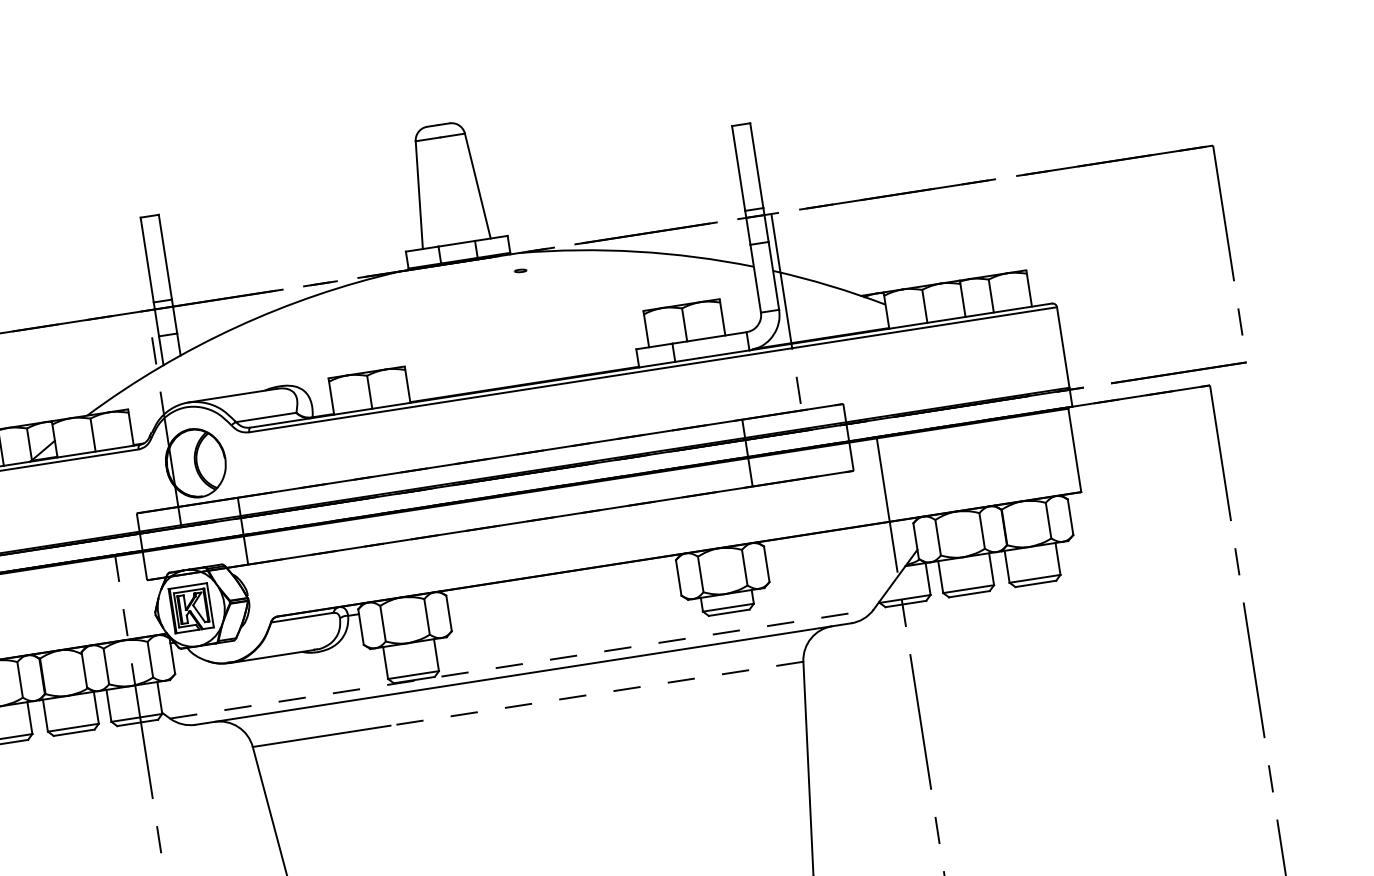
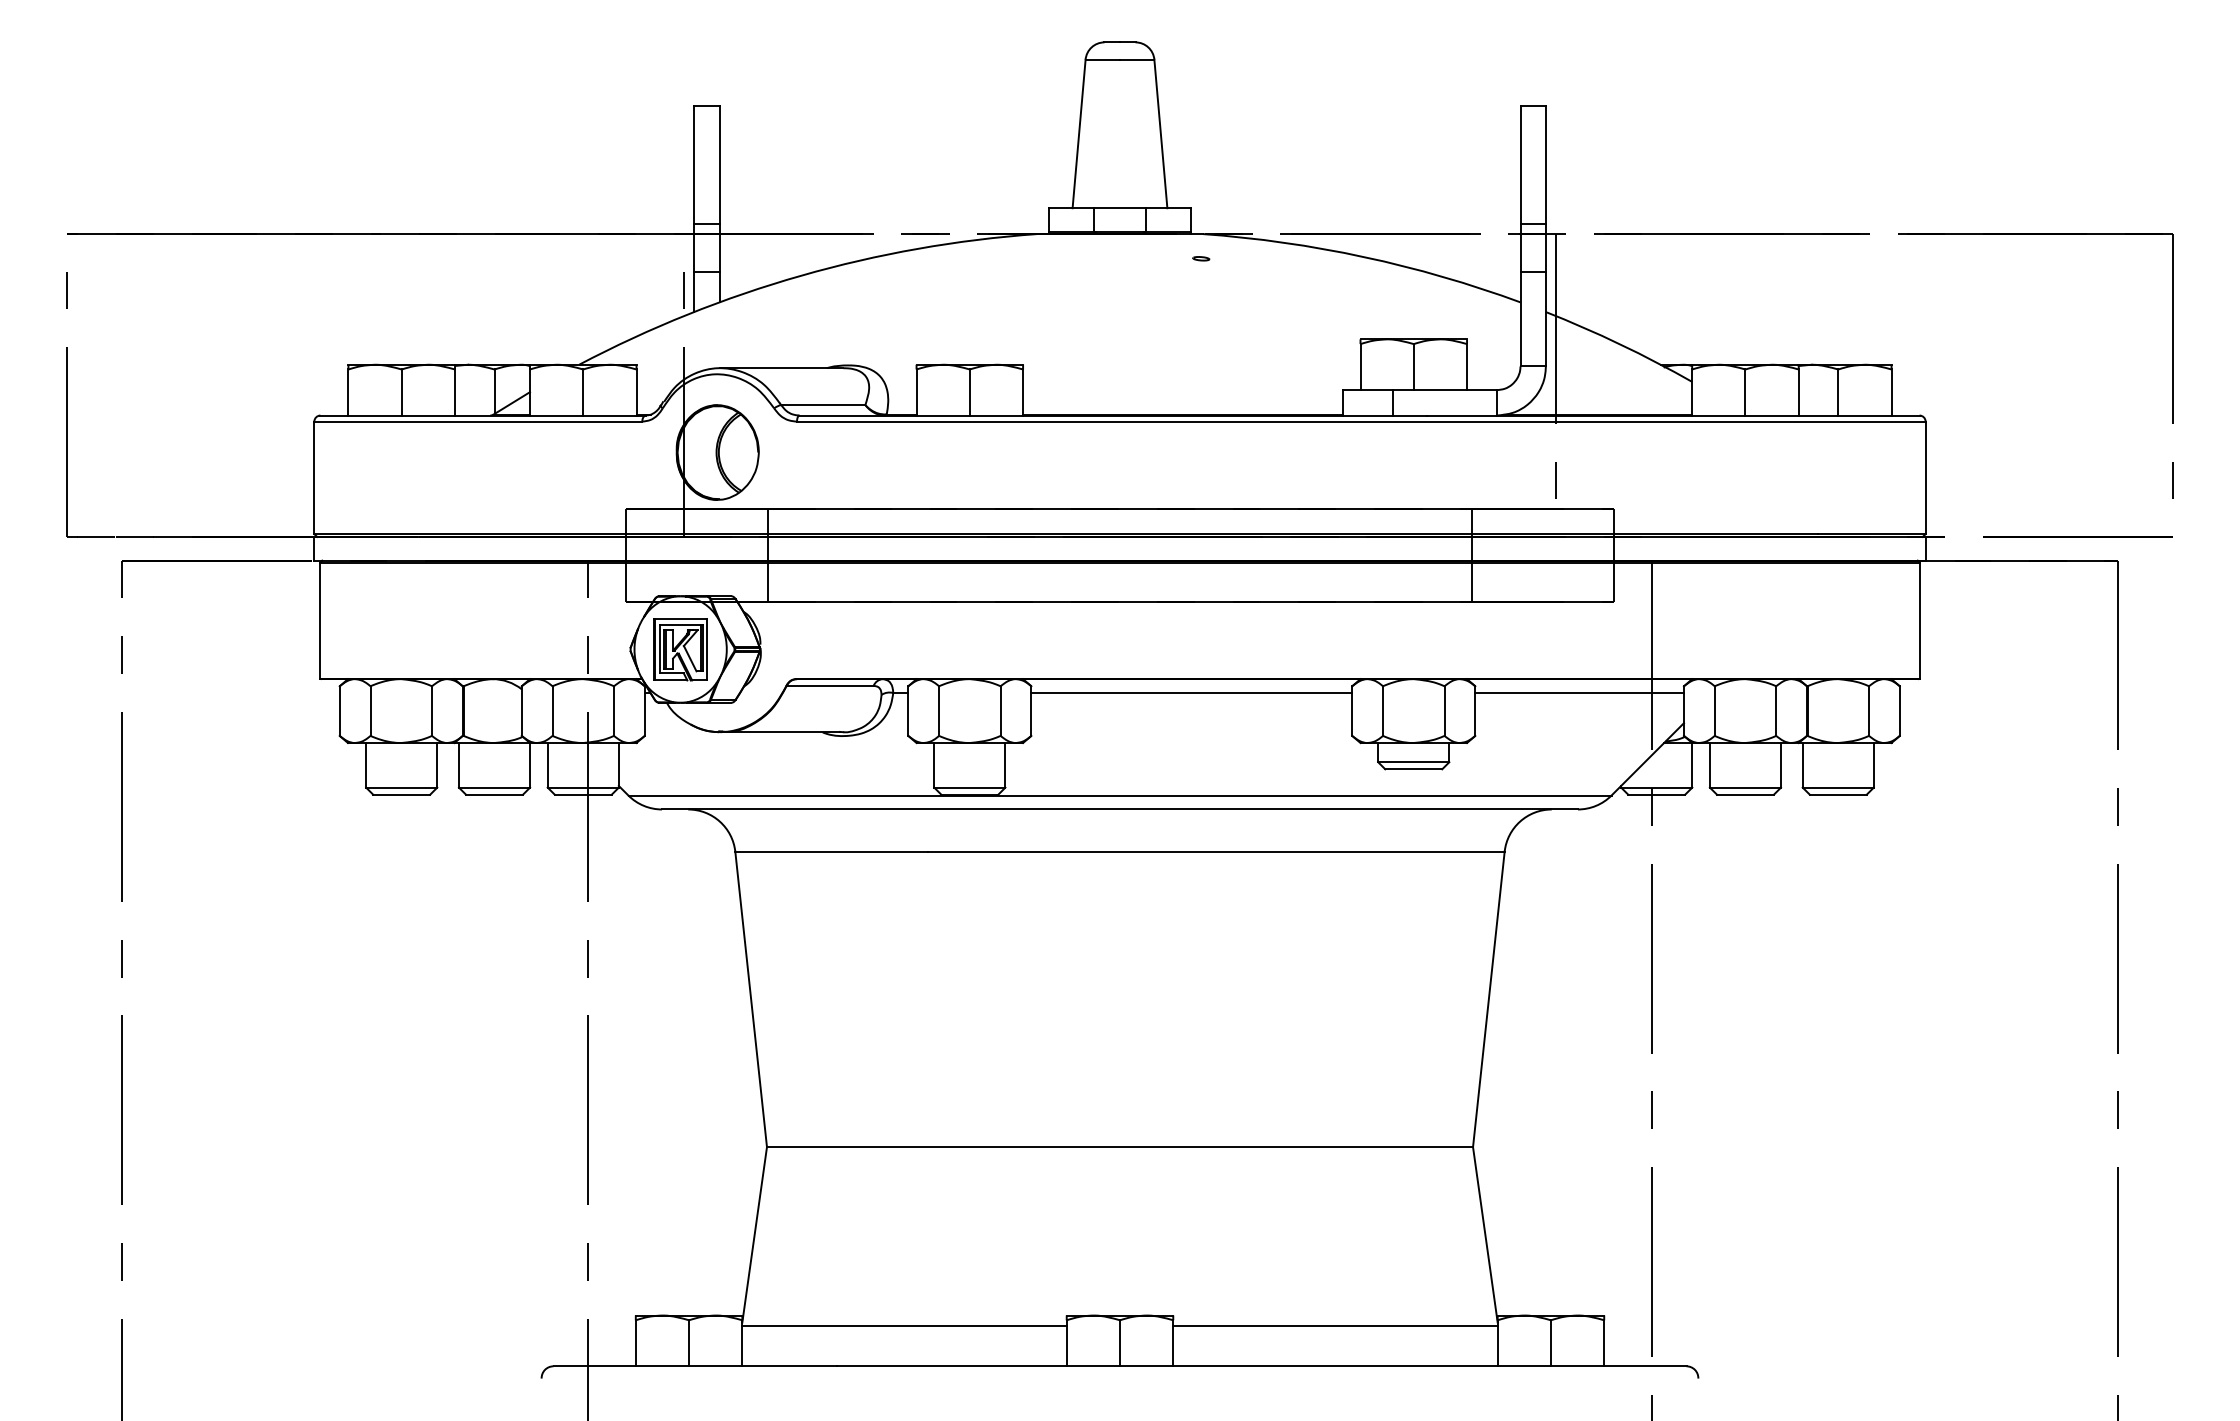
line: (839, 540) -> (1579, 693), added
line: (561, 583) -> (1191, 693), added
line: (522, 664) -> (1120, 795), dashed -> solid
line: (596, 693) -> (1215, 851), dashed -> solid

